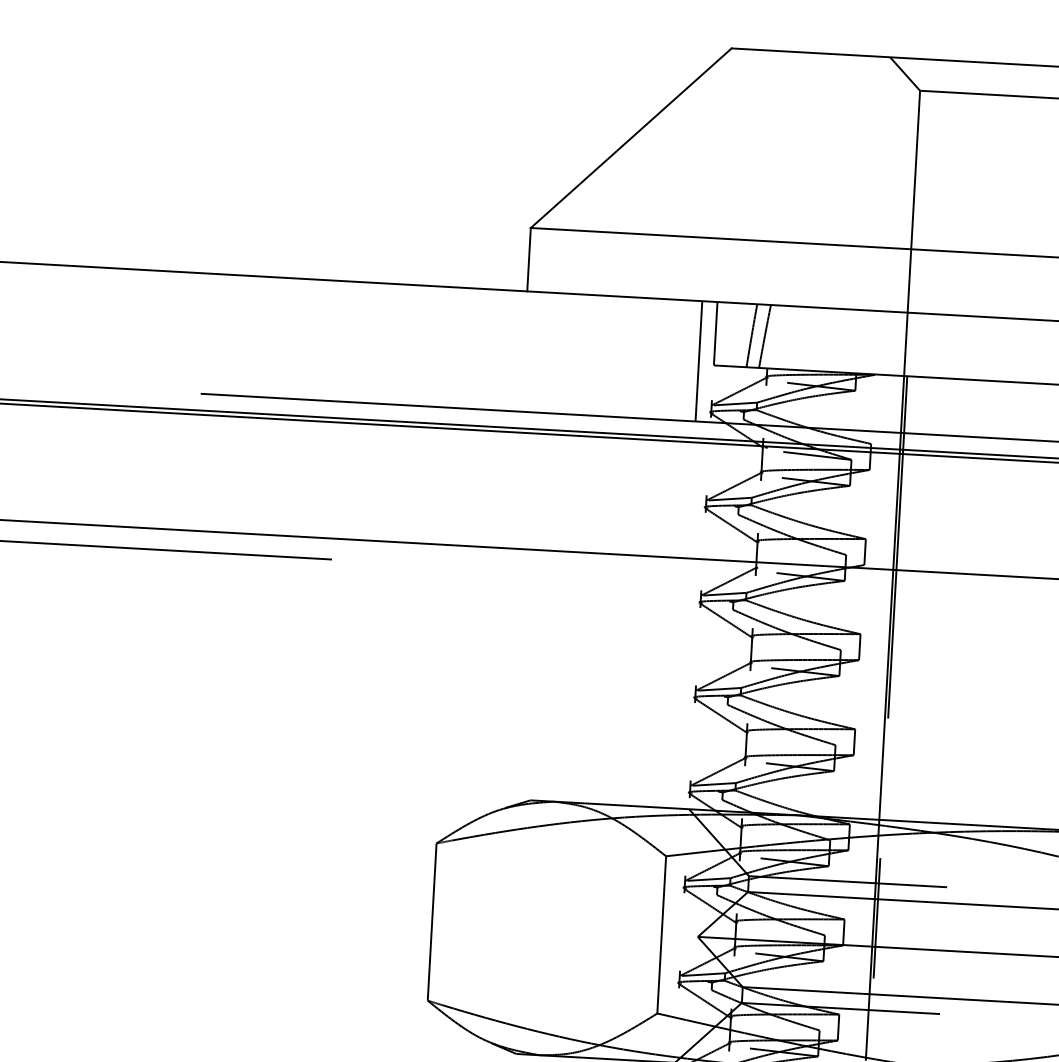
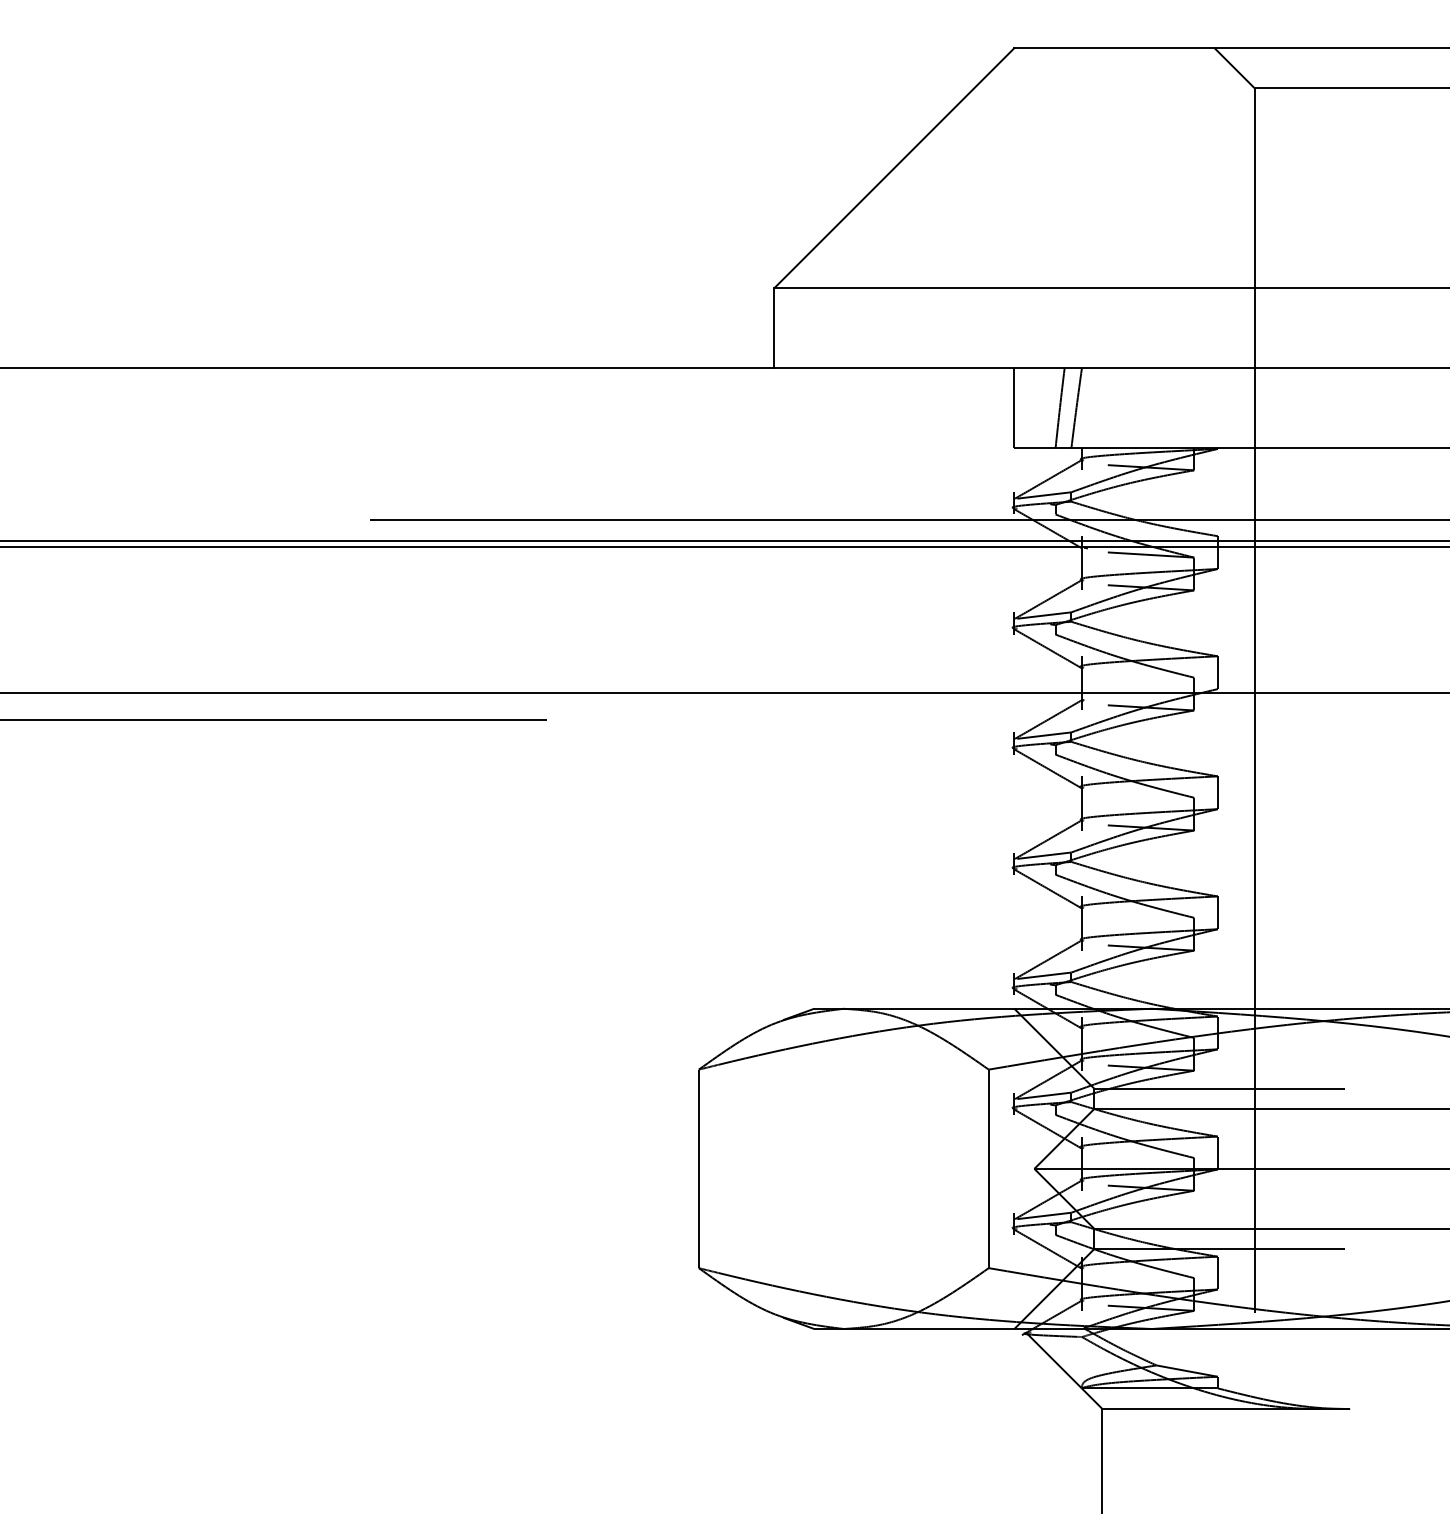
line: (699, 361) -> (995, 444), removed
line: (897, 547) -> (1258, 664), removed
line: (876, 918) -> (1258, 1132), removed

